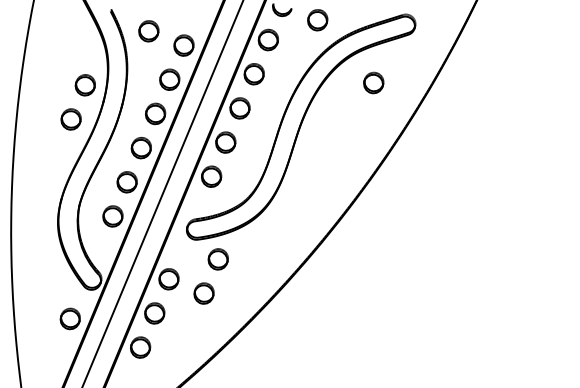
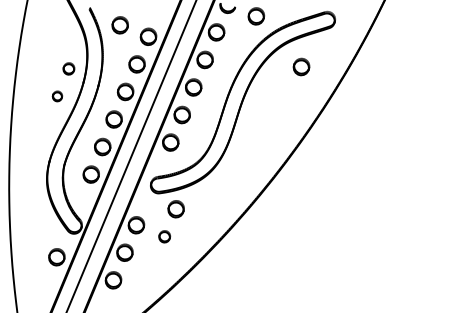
part: (84, 85) -> (68, 69), size x0.7
part: (70, 119) -> (57, 96), size x0.6
part: (203, 293) -> (164, 236), size x0.7

